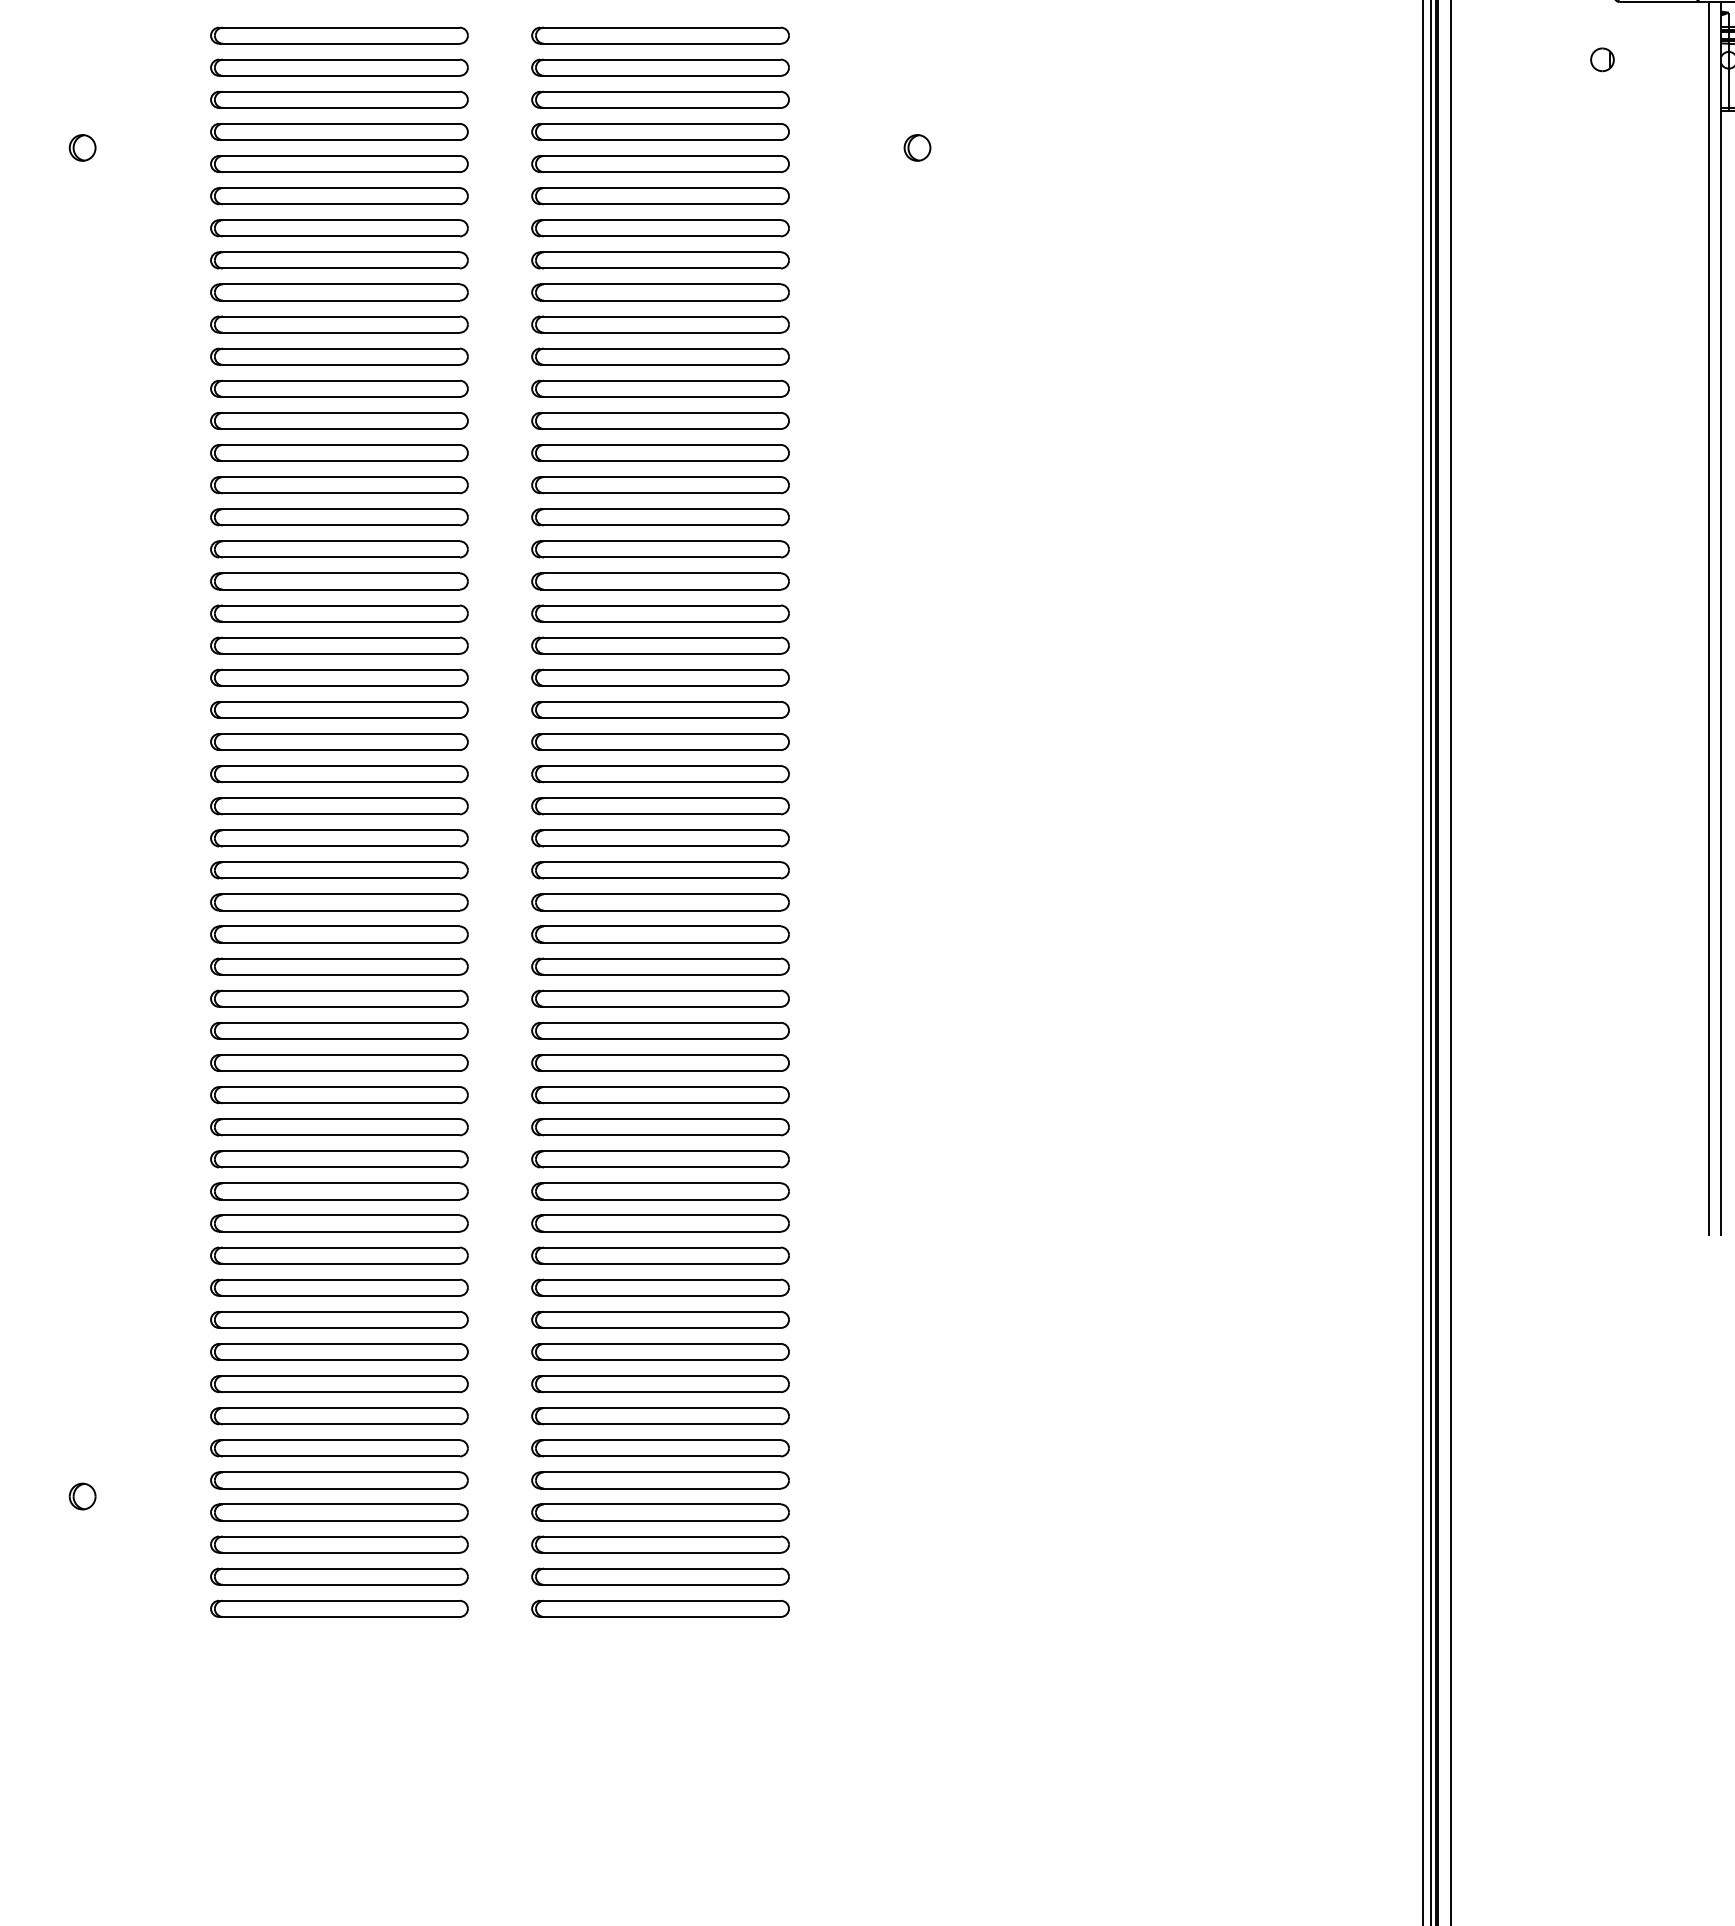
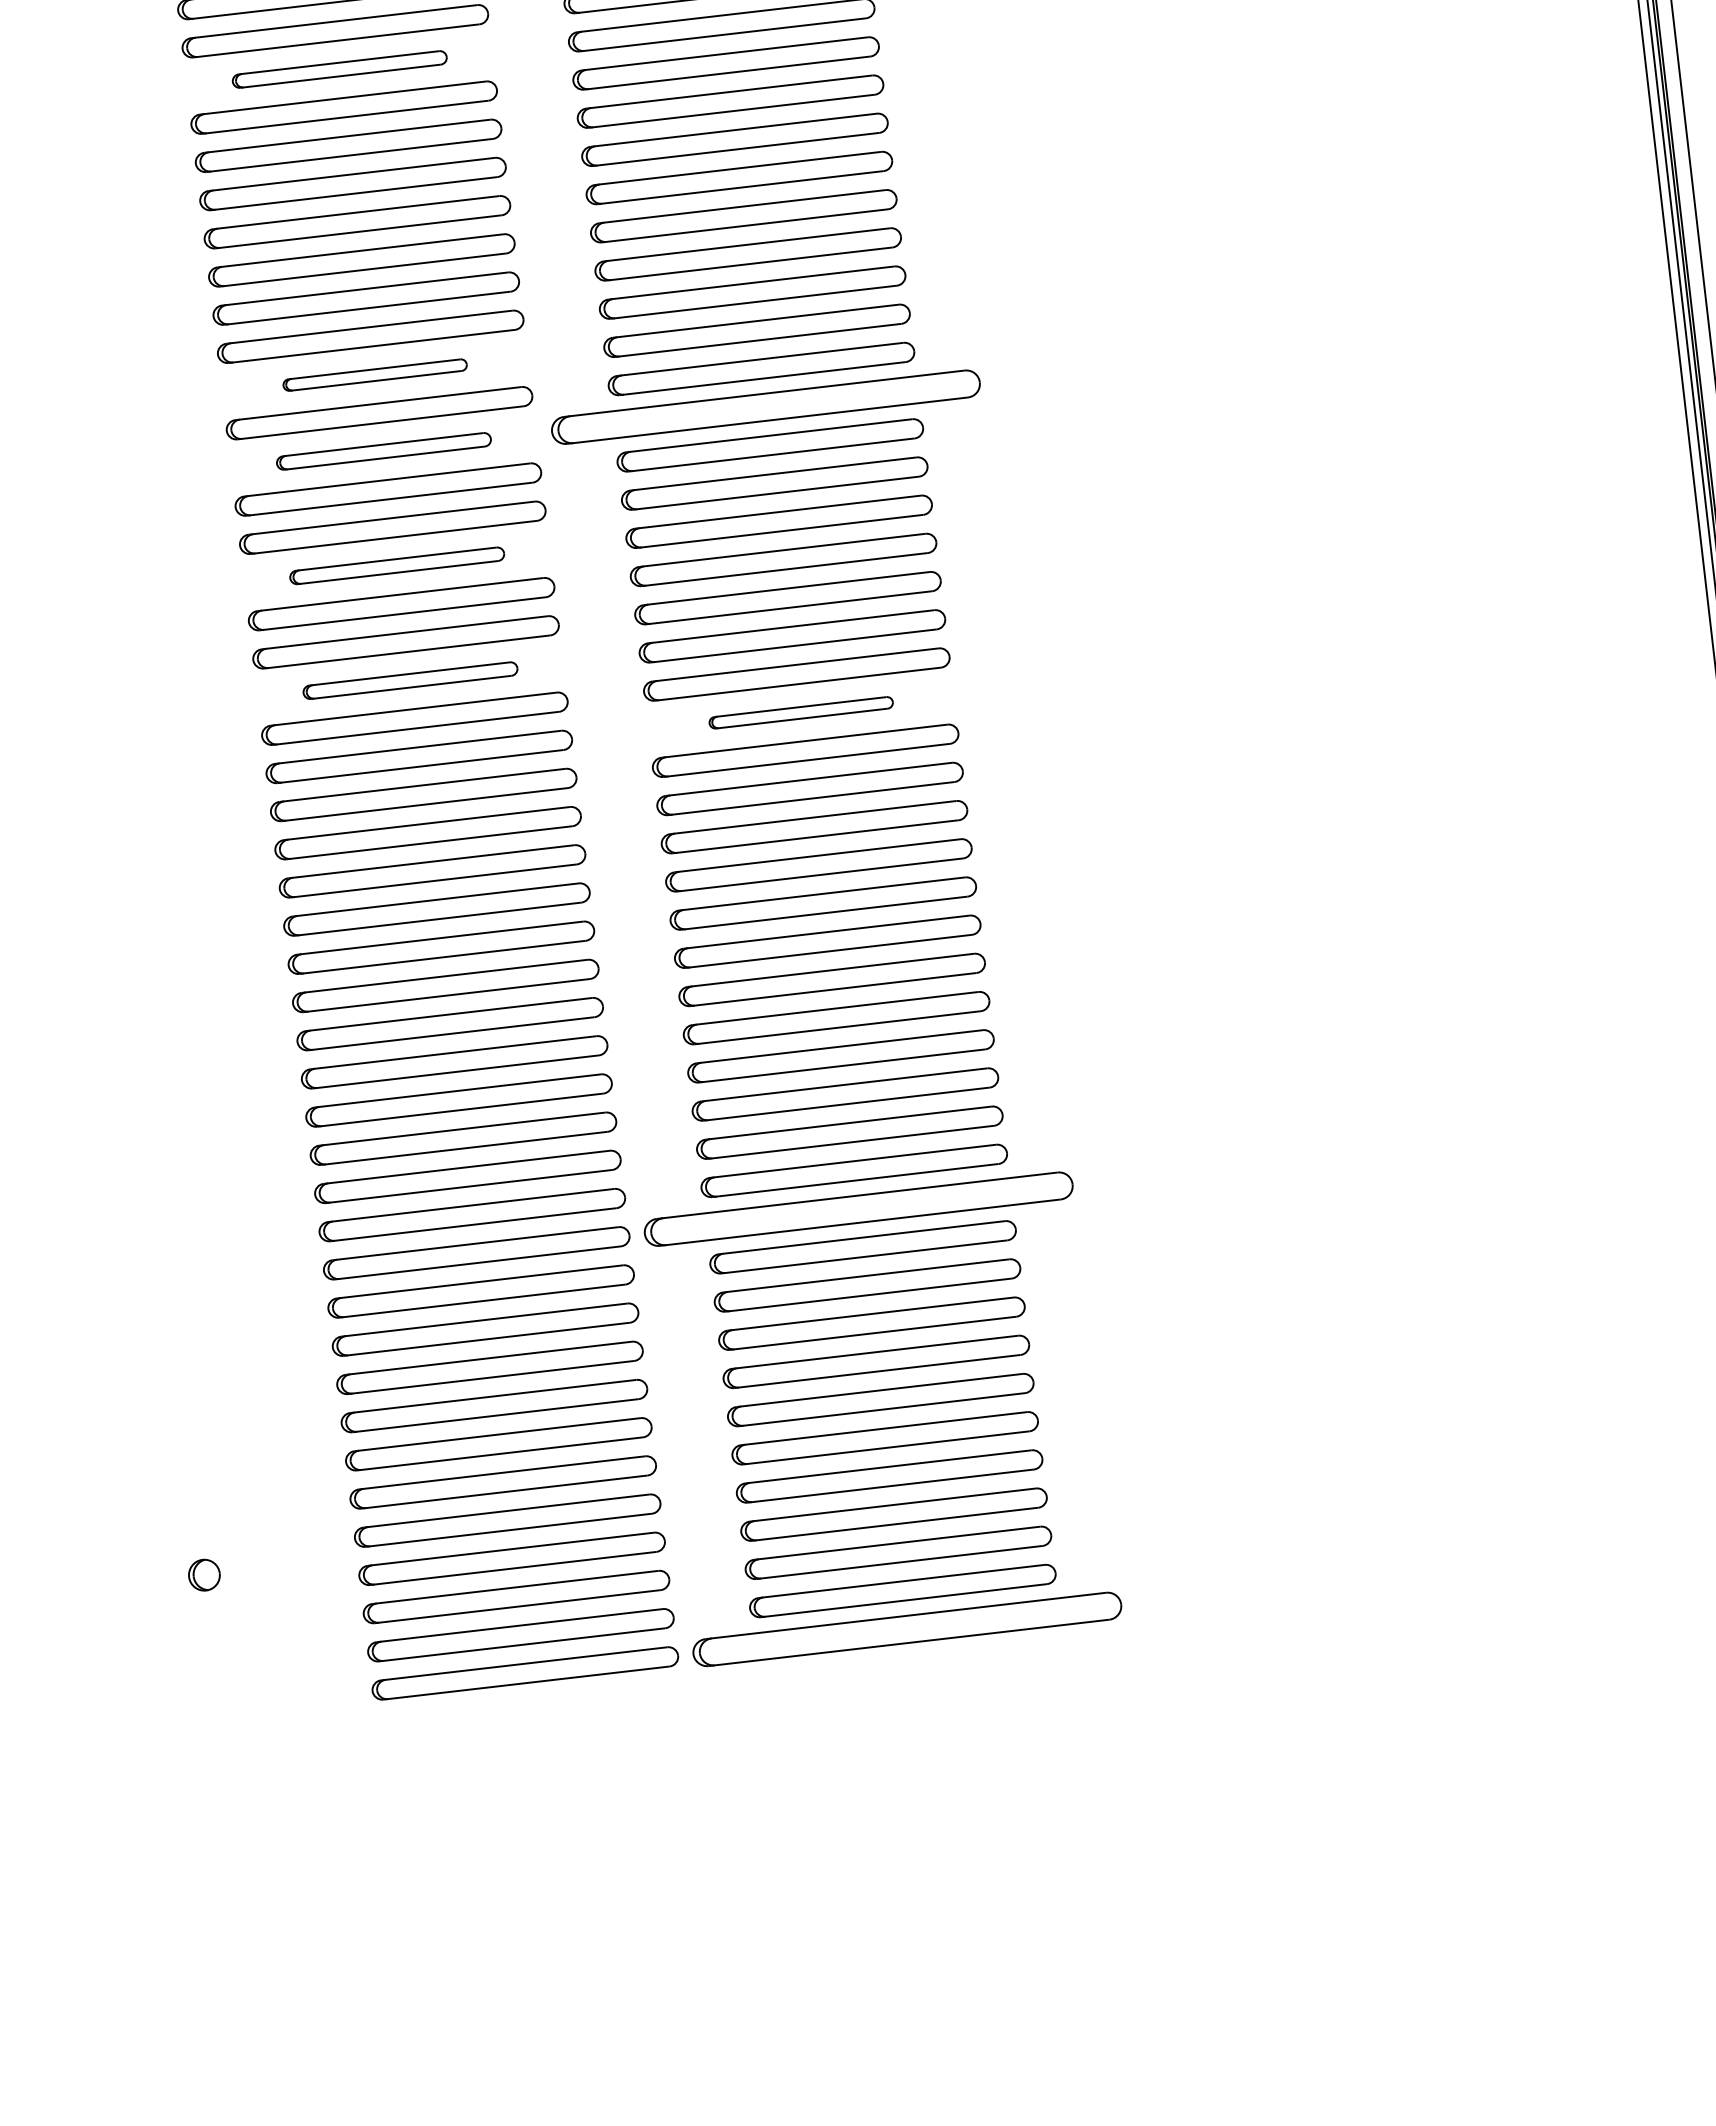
part: (339, 260) -> (339, 69), size x0.7
part: (339, 517) -> (375, 375), size x0.6
part: (339, 581) -> (383, 451), size x0.7
part: (660, 581) -> (765, 407), size x1.4
part: (339, 677) -> (397, 565), size x0.7
part: (339, 774) -> (410, 680), size x0.7
part: (660, 838) -> (801, 712), size x0.6
part: (660, 1255) -> (858, 1208), size x1.4
part: (660, 1608) -> (907, 1628), size x1.4

